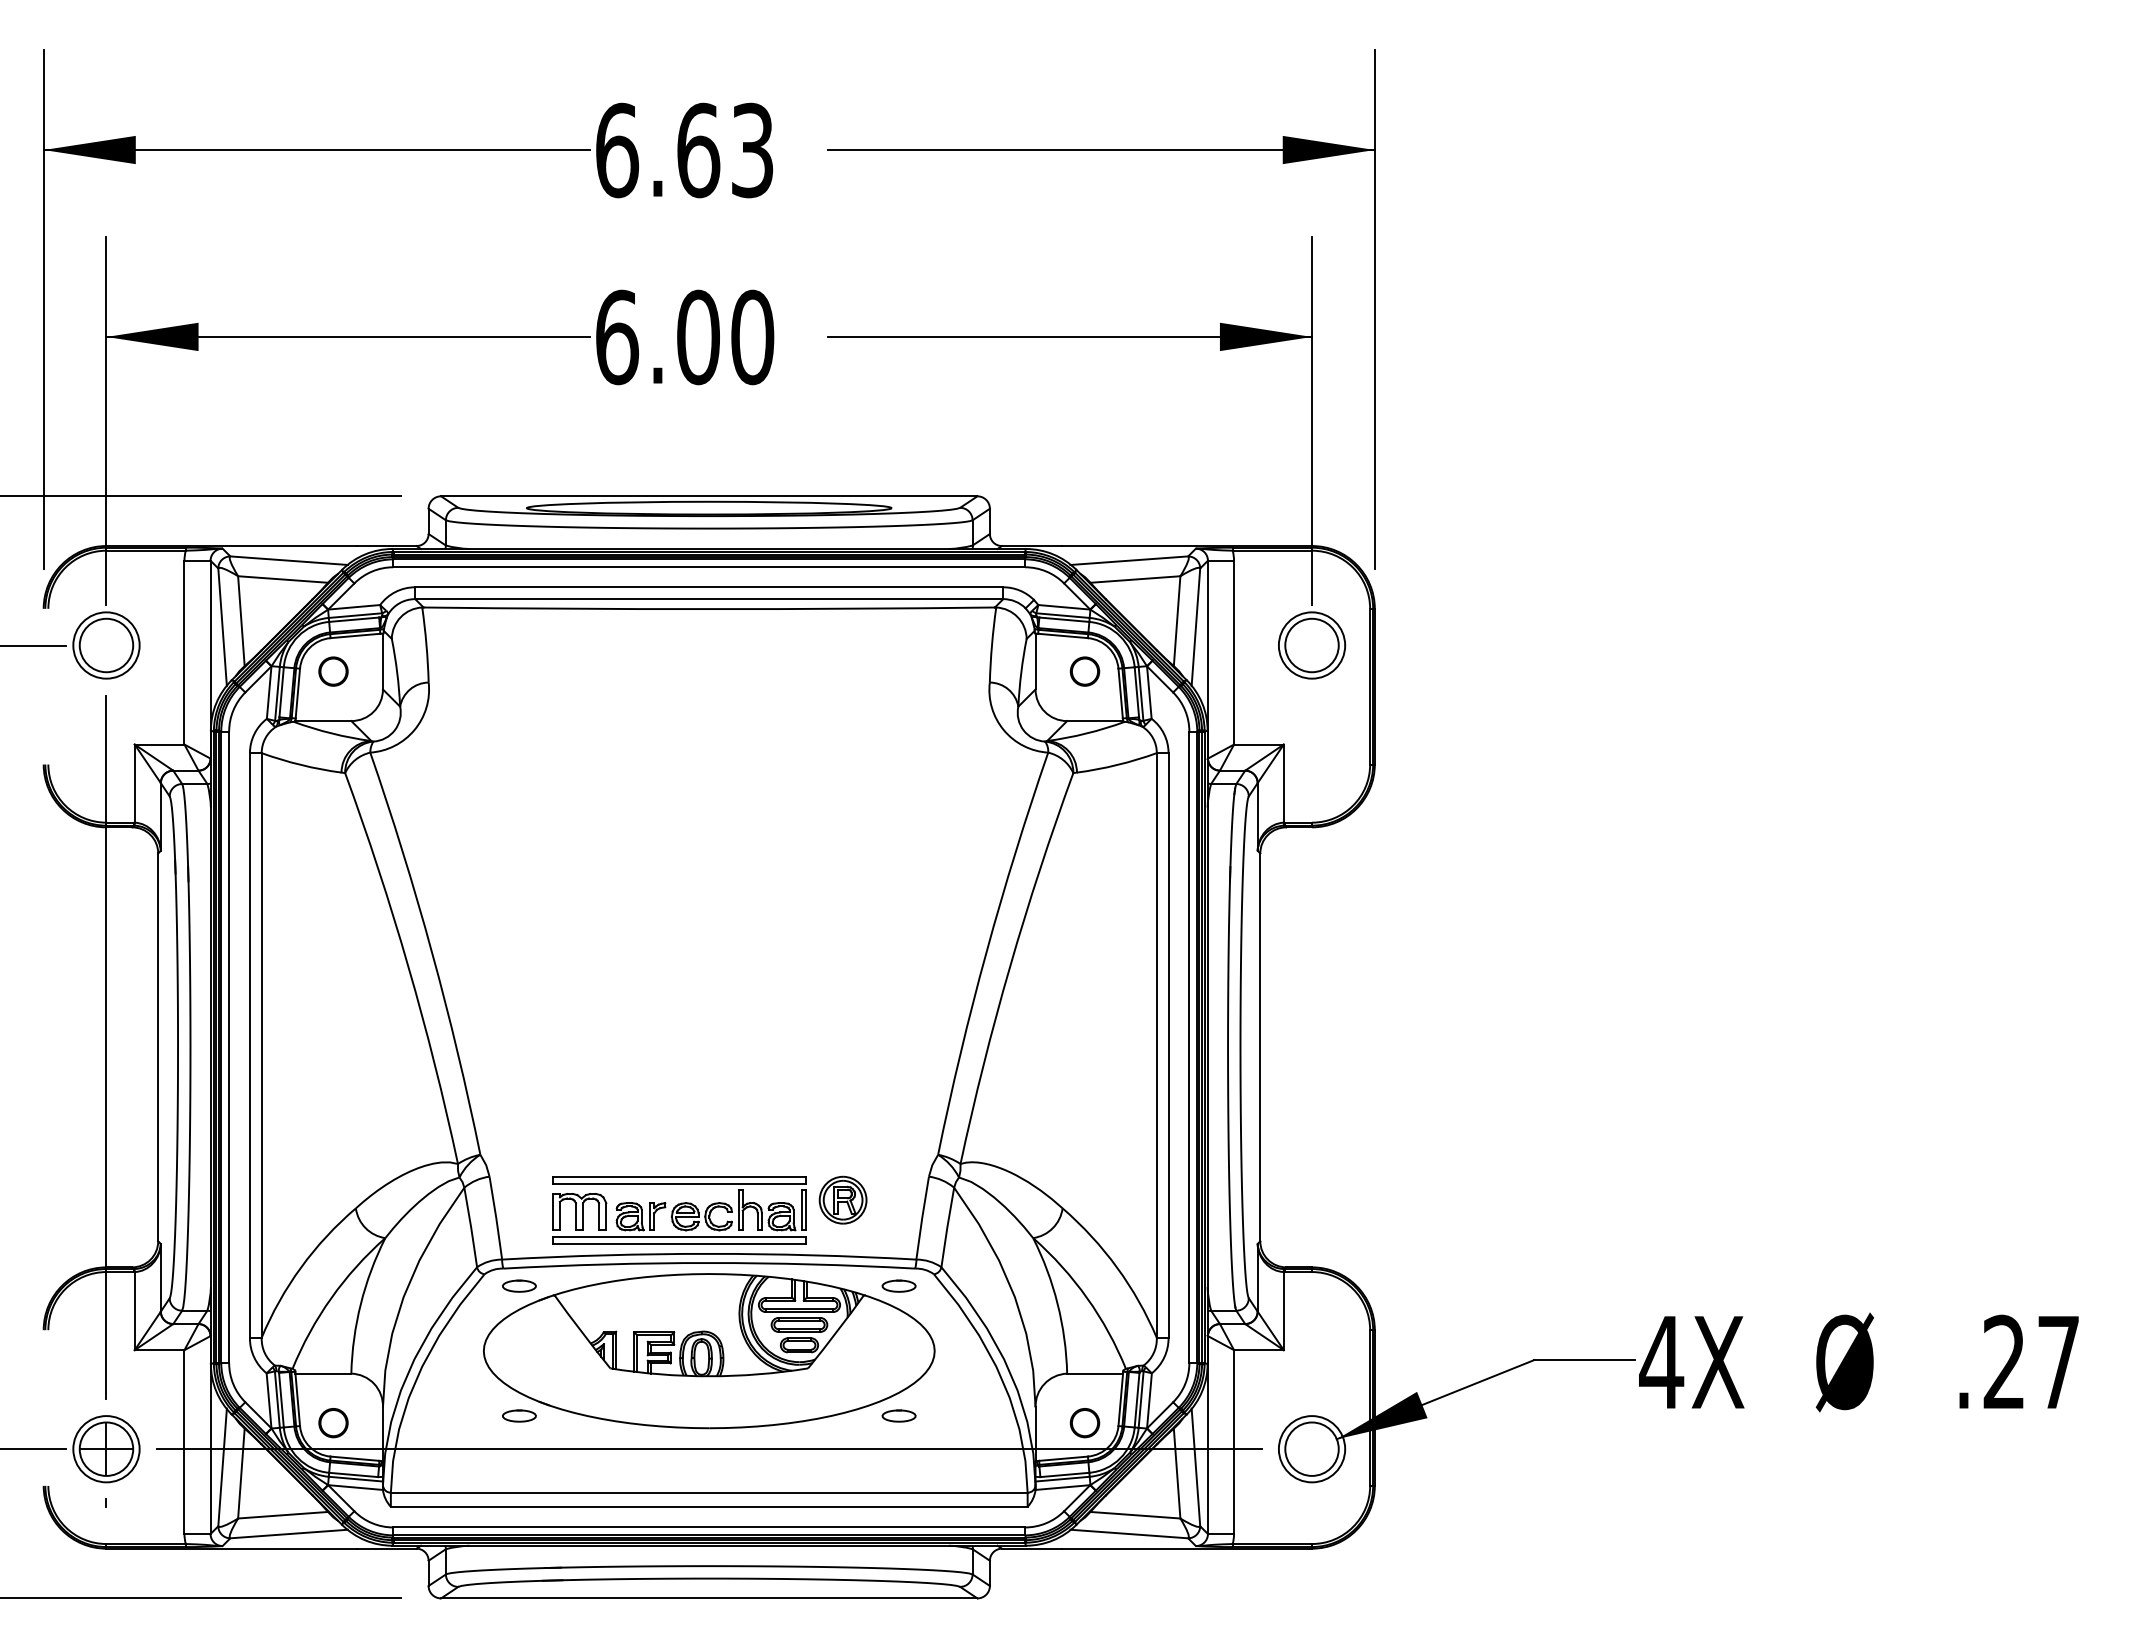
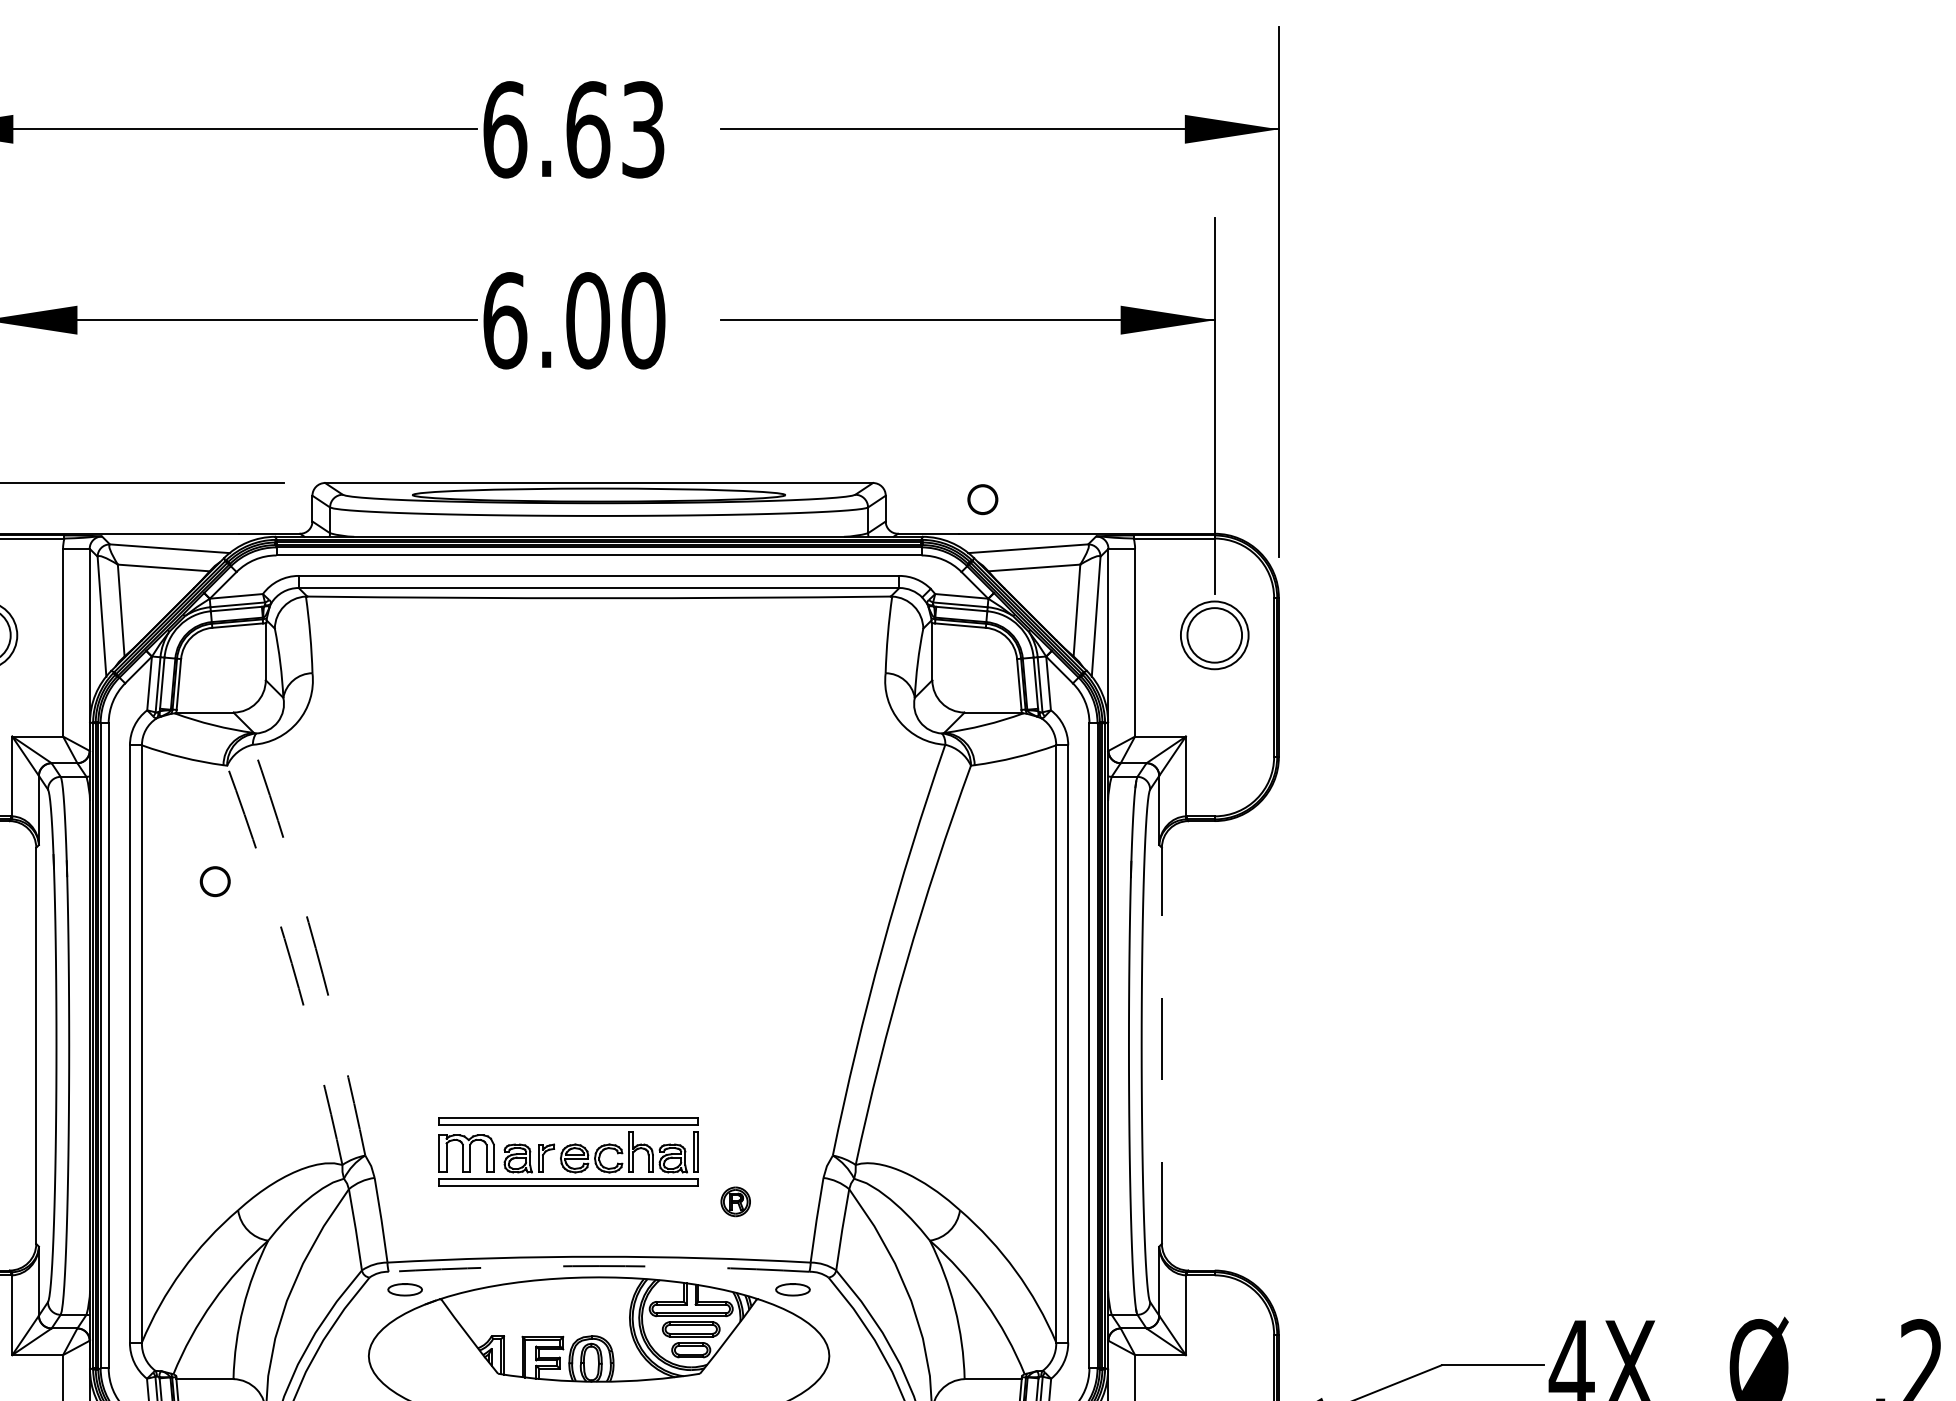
circle: (333, 671) -> (215, 881), moved
part: (1084, 671) -> (982, 499), moved
arc: (431, 951) -> (315, 947), solid -> dashed
arc: (408, 966) -> (291, 963), solid -> dashed
line: (1260, 1047) -> (1162, 1045), solid -> dashed
part: (842, 1199) -> (735, 1201), size x0.6
part: (679, 1210) -> (568, 1152), moved
arc: (709, 1263) -> (599, 1266), solid -> dashed

